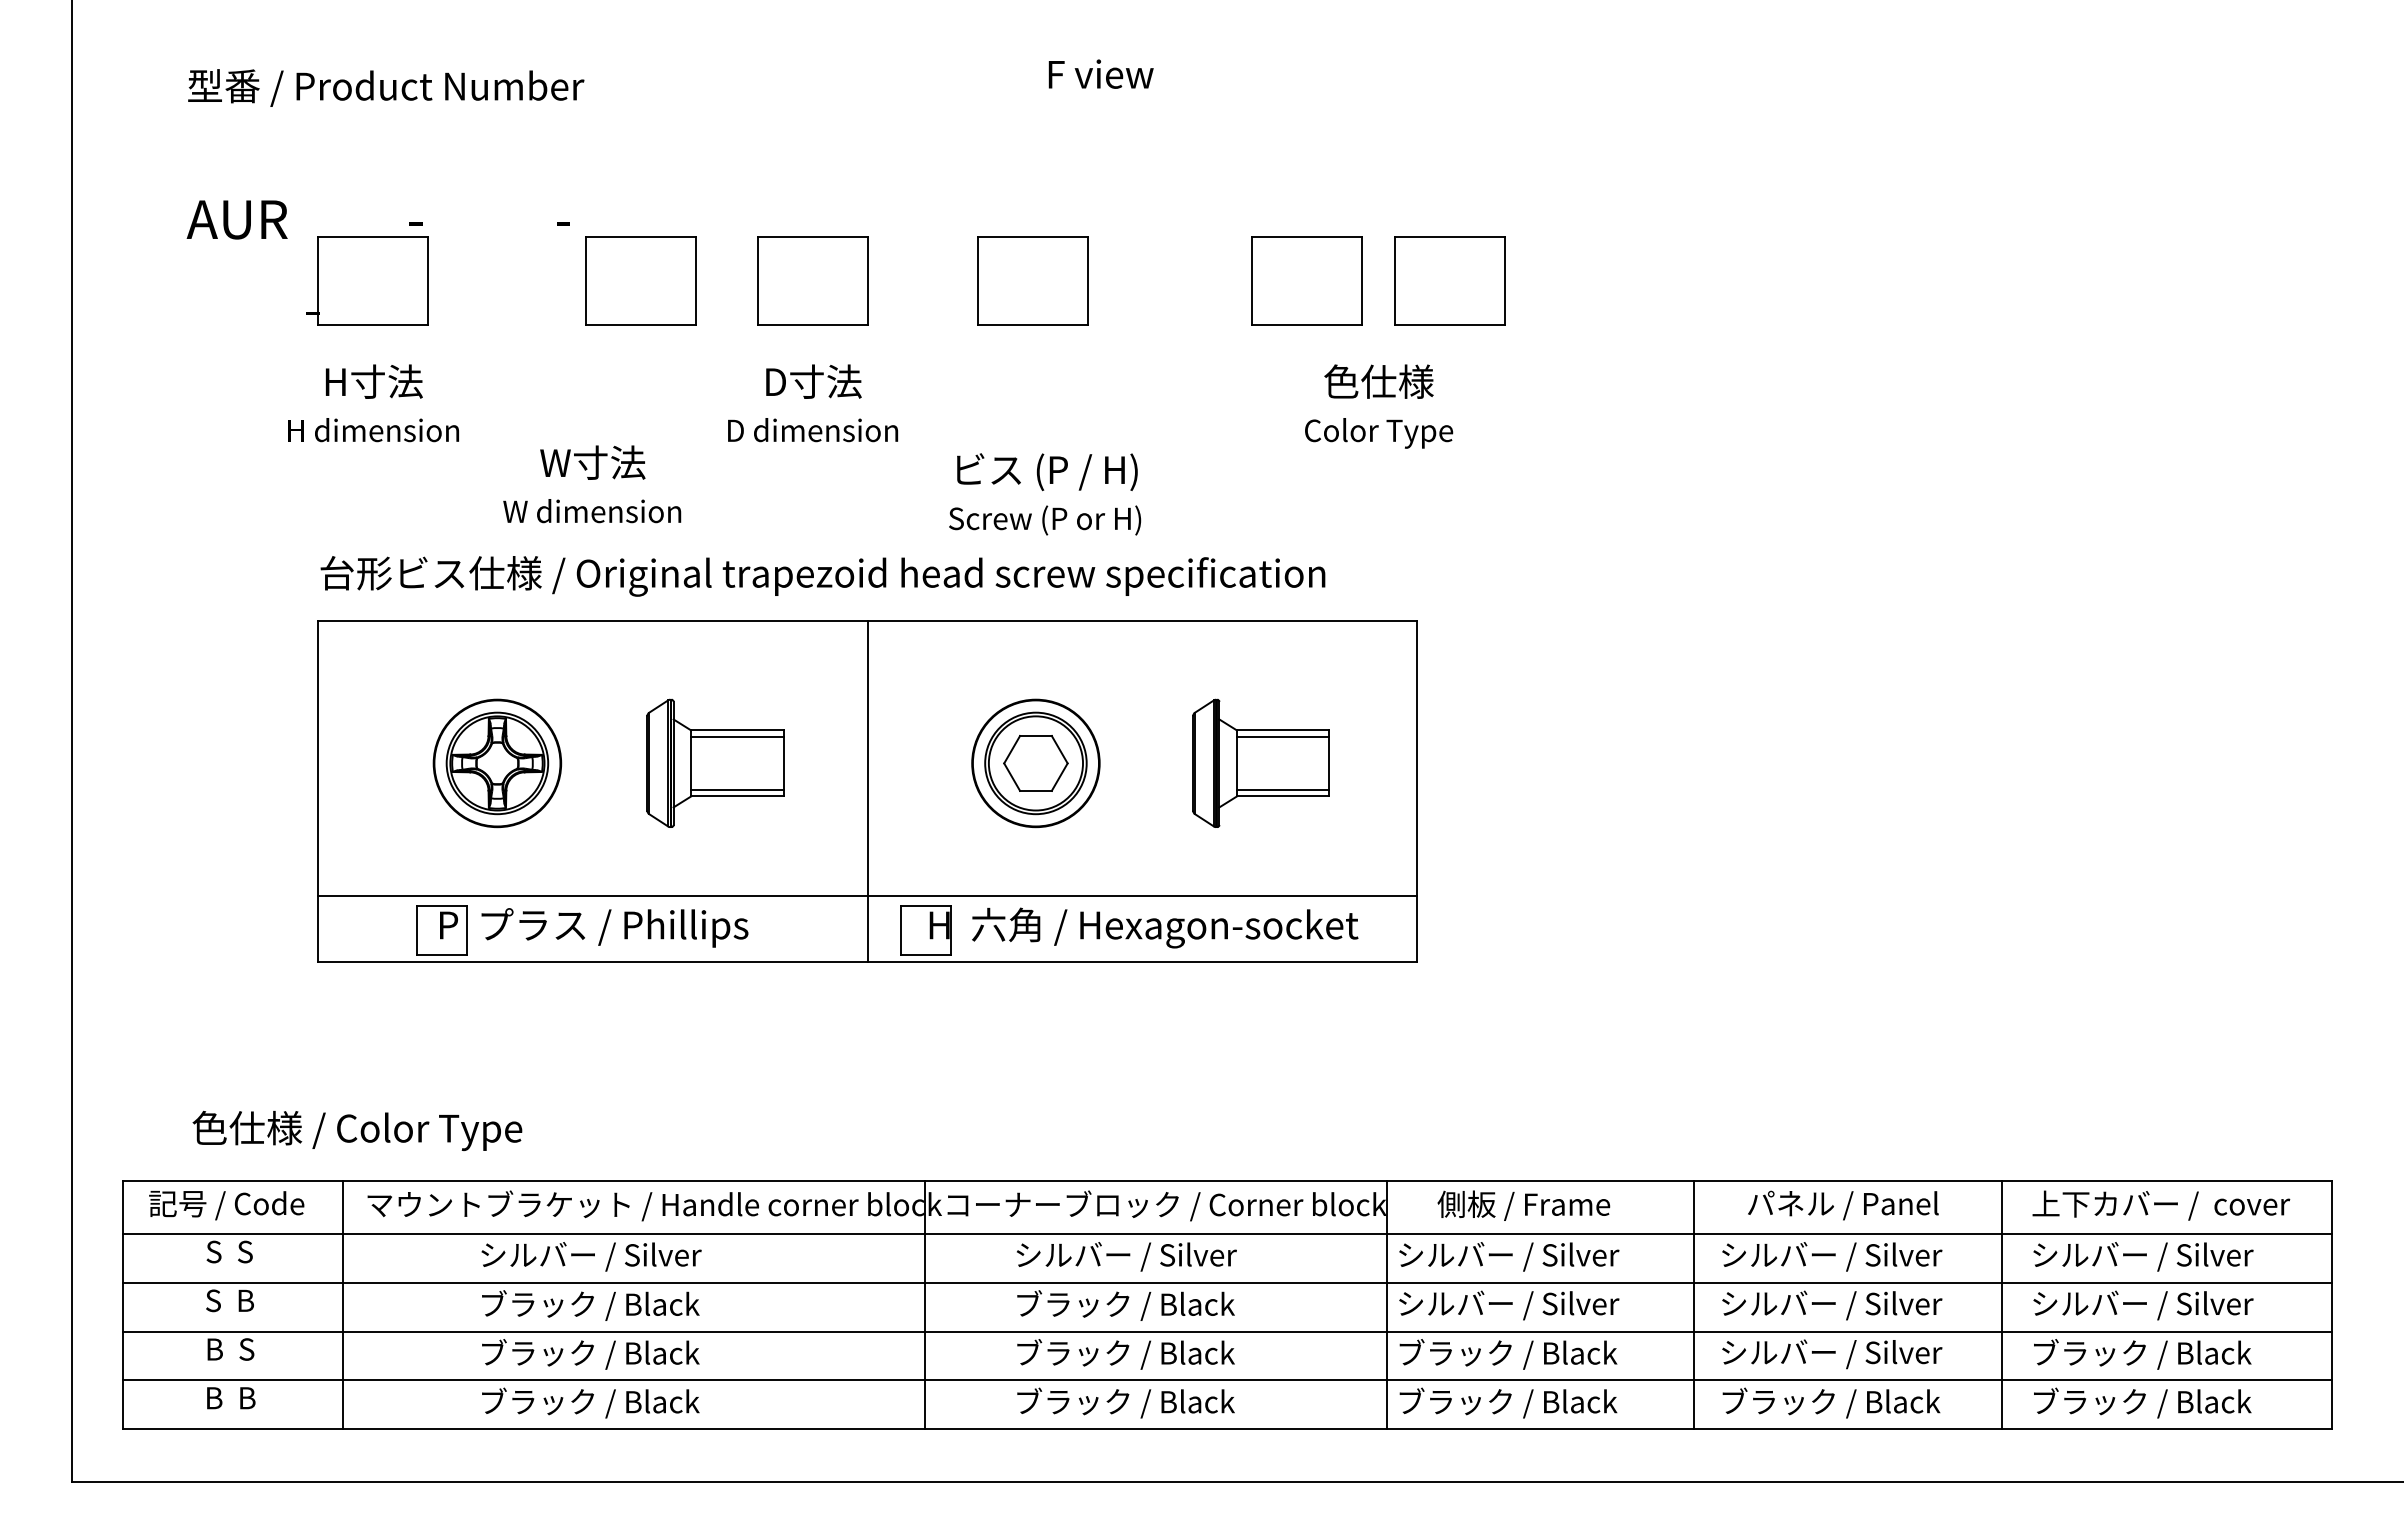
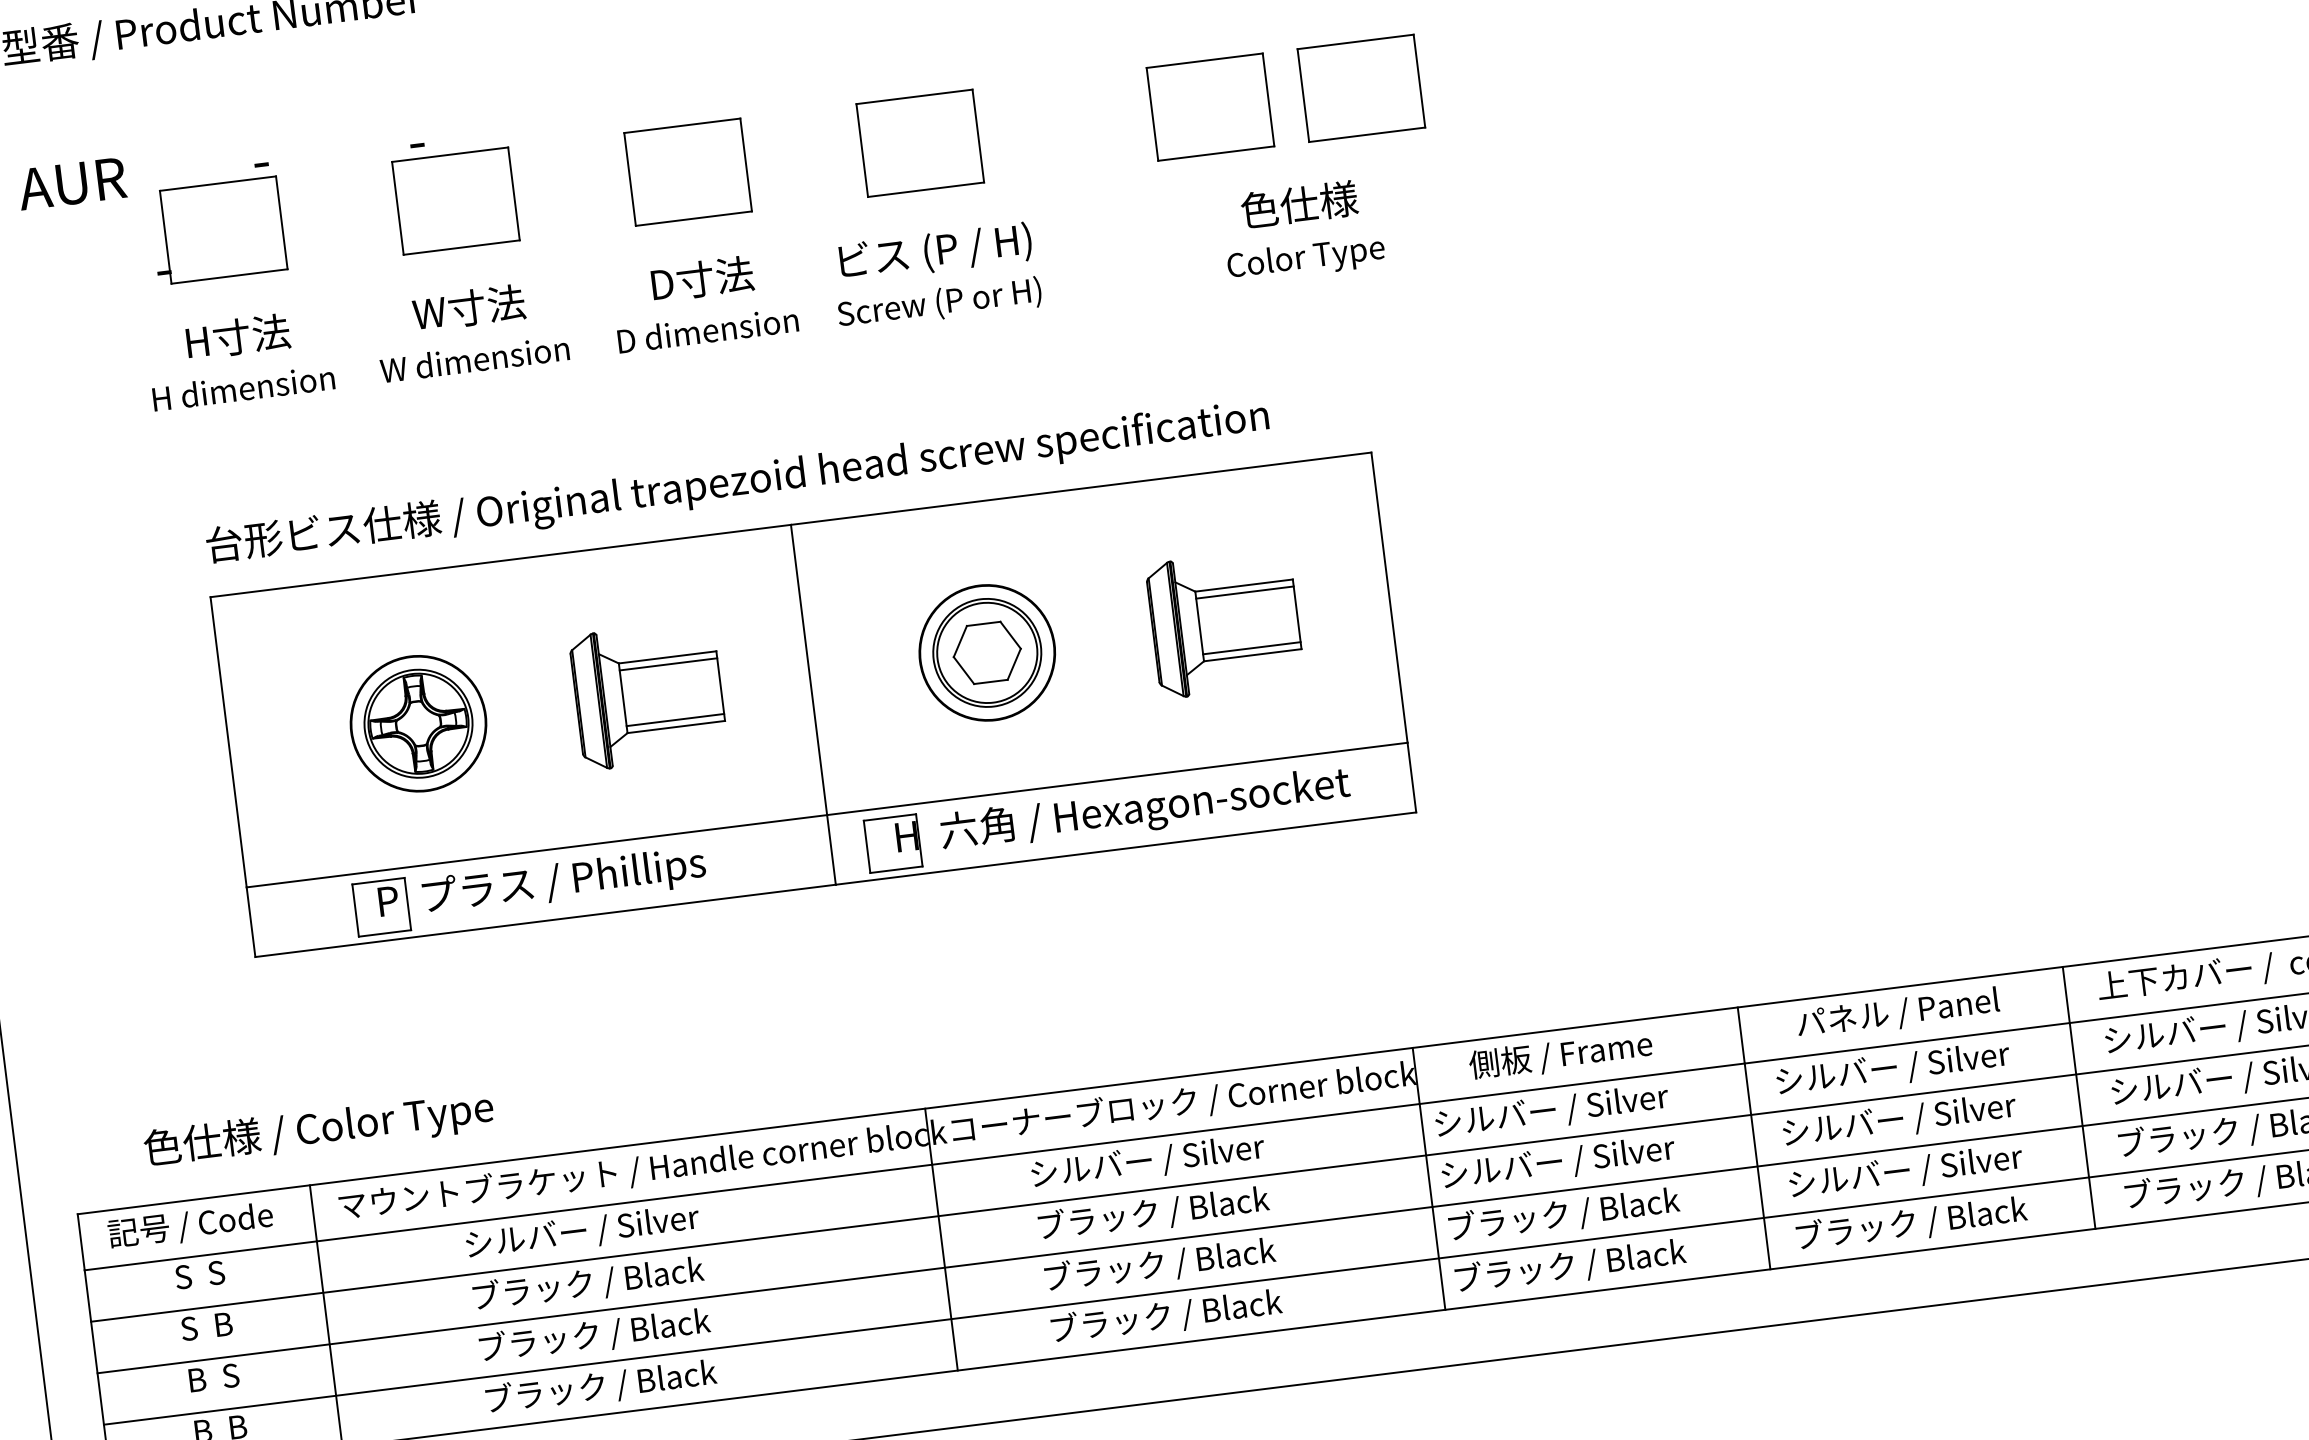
part: (640, 280) -> (455, 201), moved
text: (592, 484) -> (471, 331), moved
text: (1045, 494) -> (936, 276), moved

